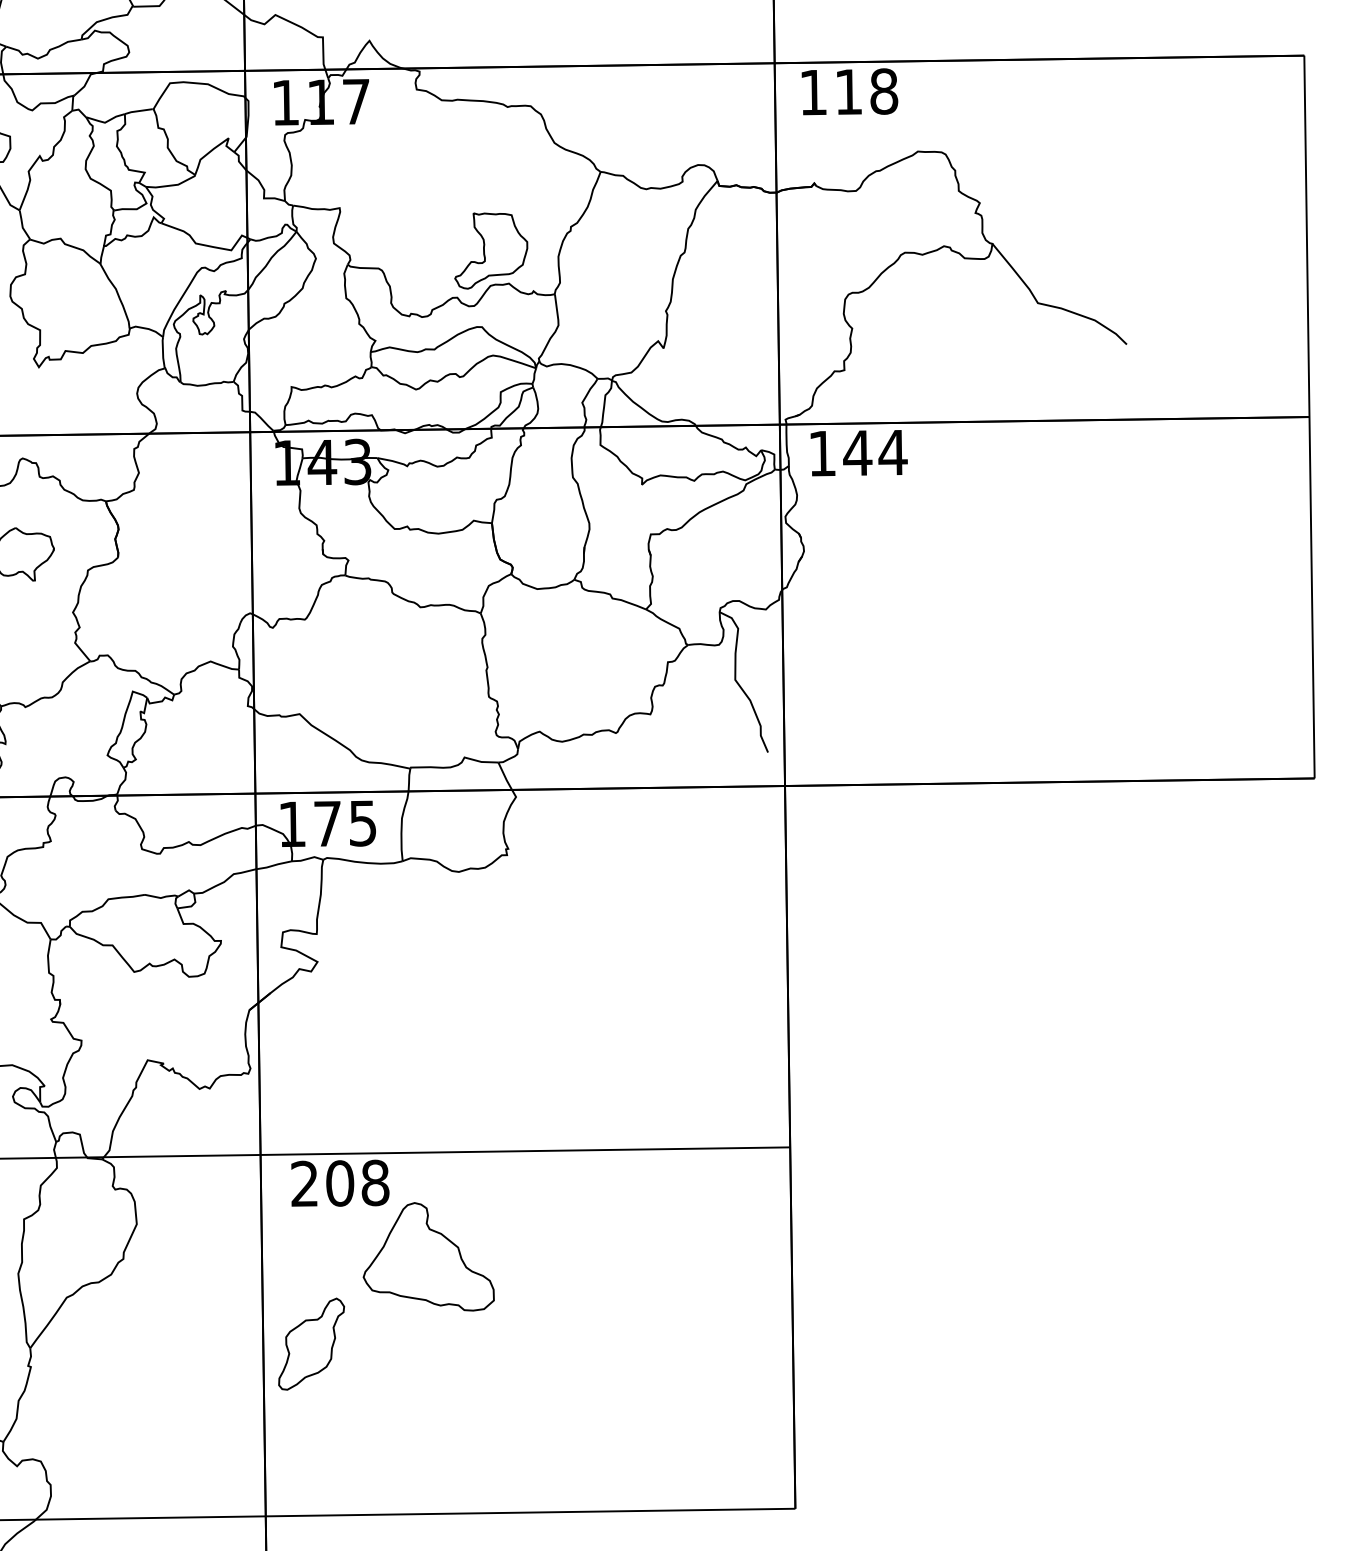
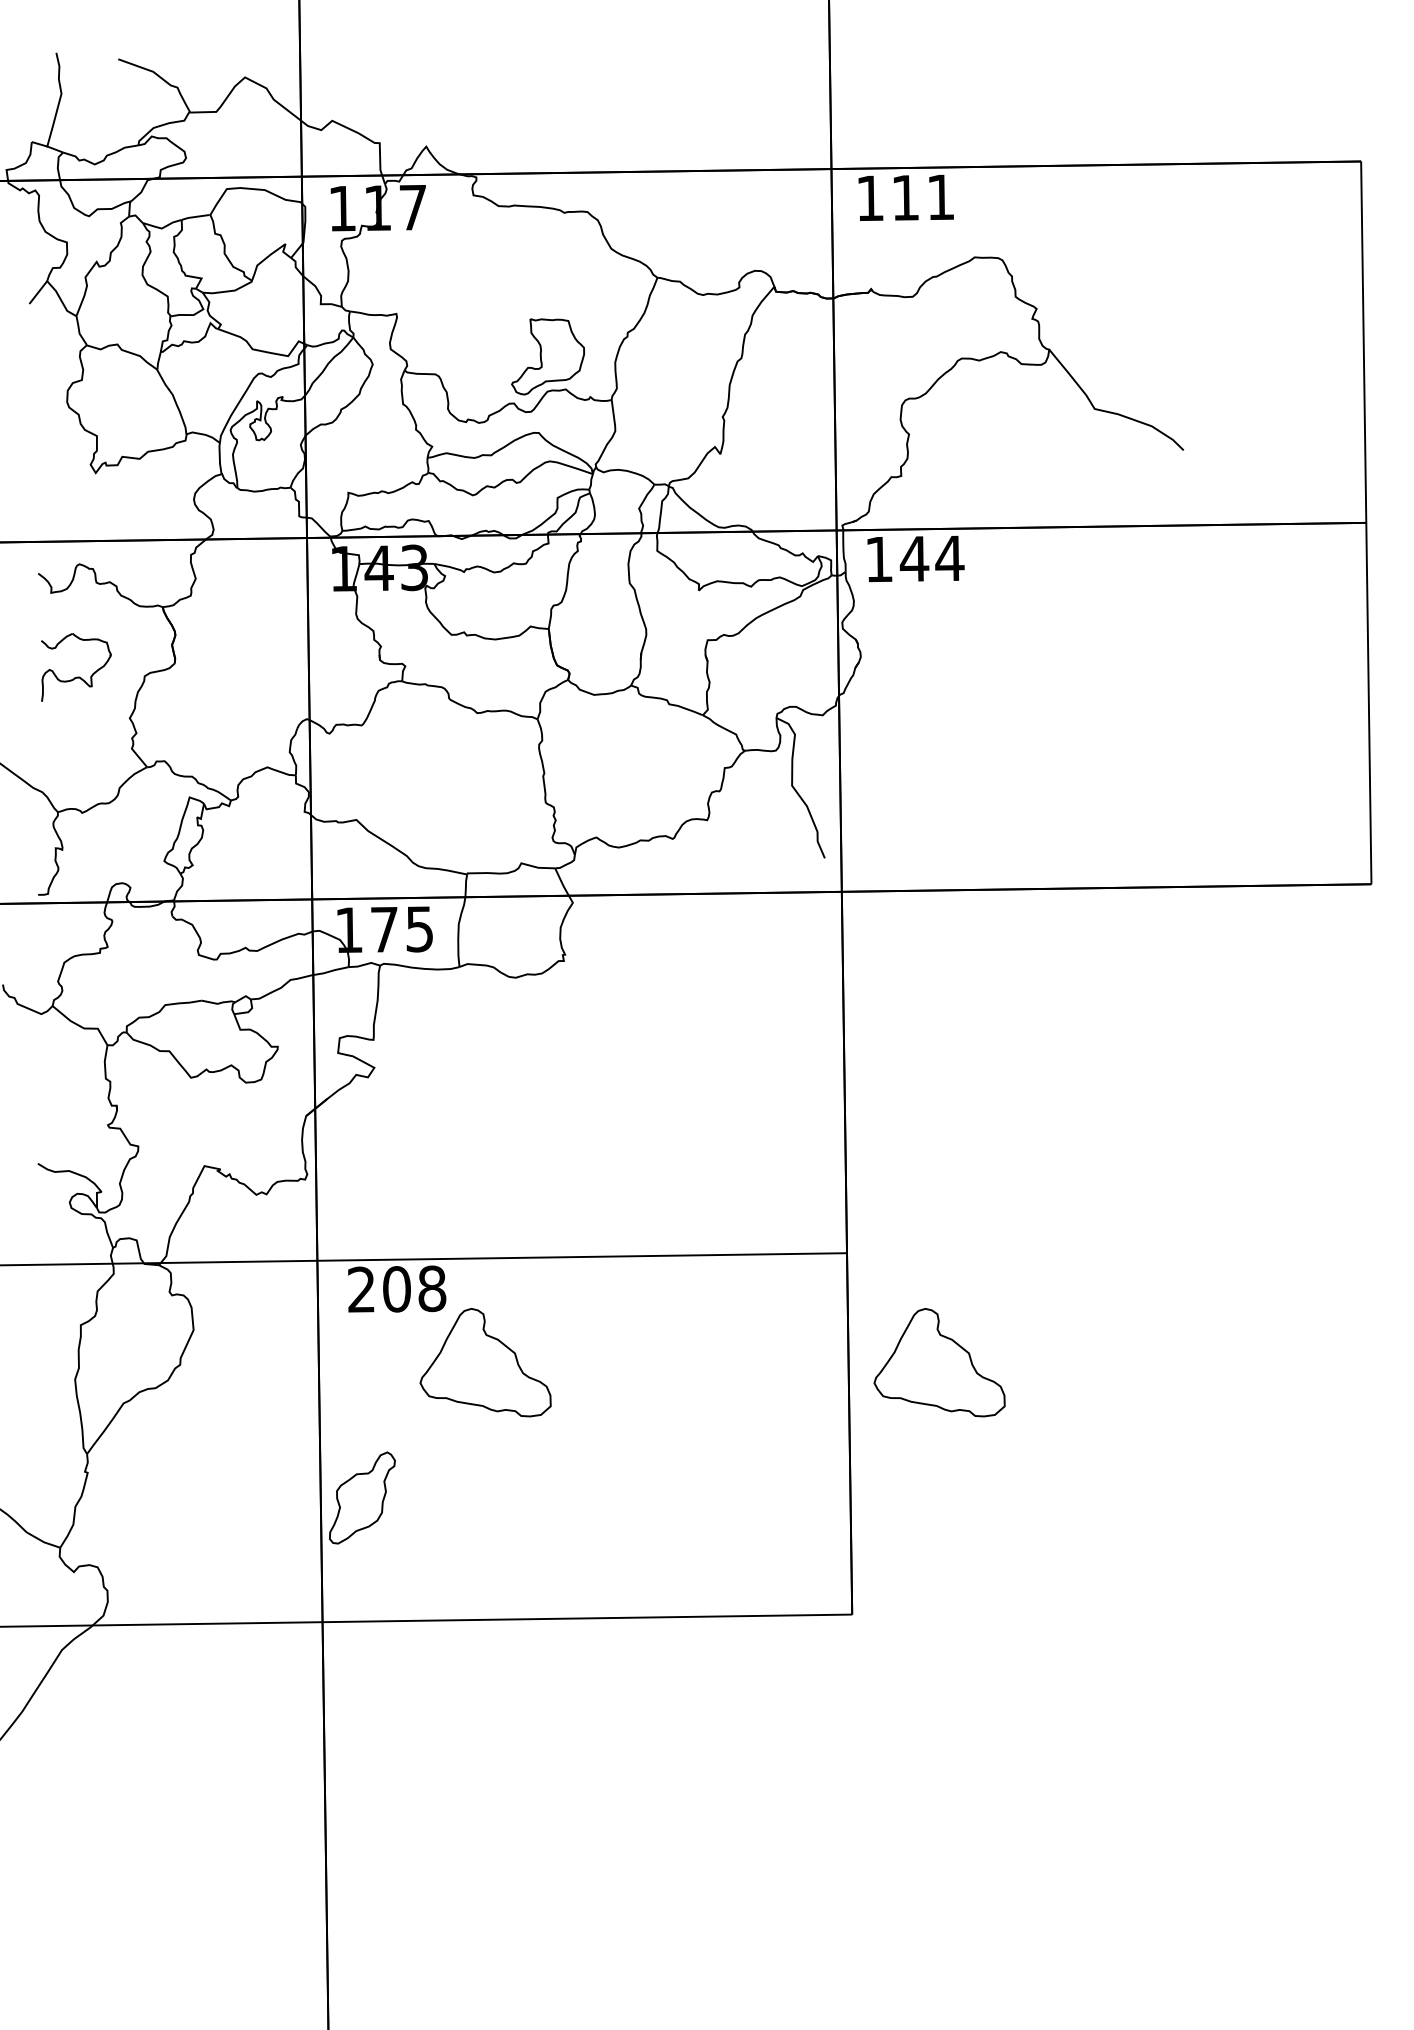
text: (883, 91) -> (940, 197), 118 -> 111
part: (882, 1256) -> (939, 1362), added
part: (311, 1343) -> (362, 1497), moved

